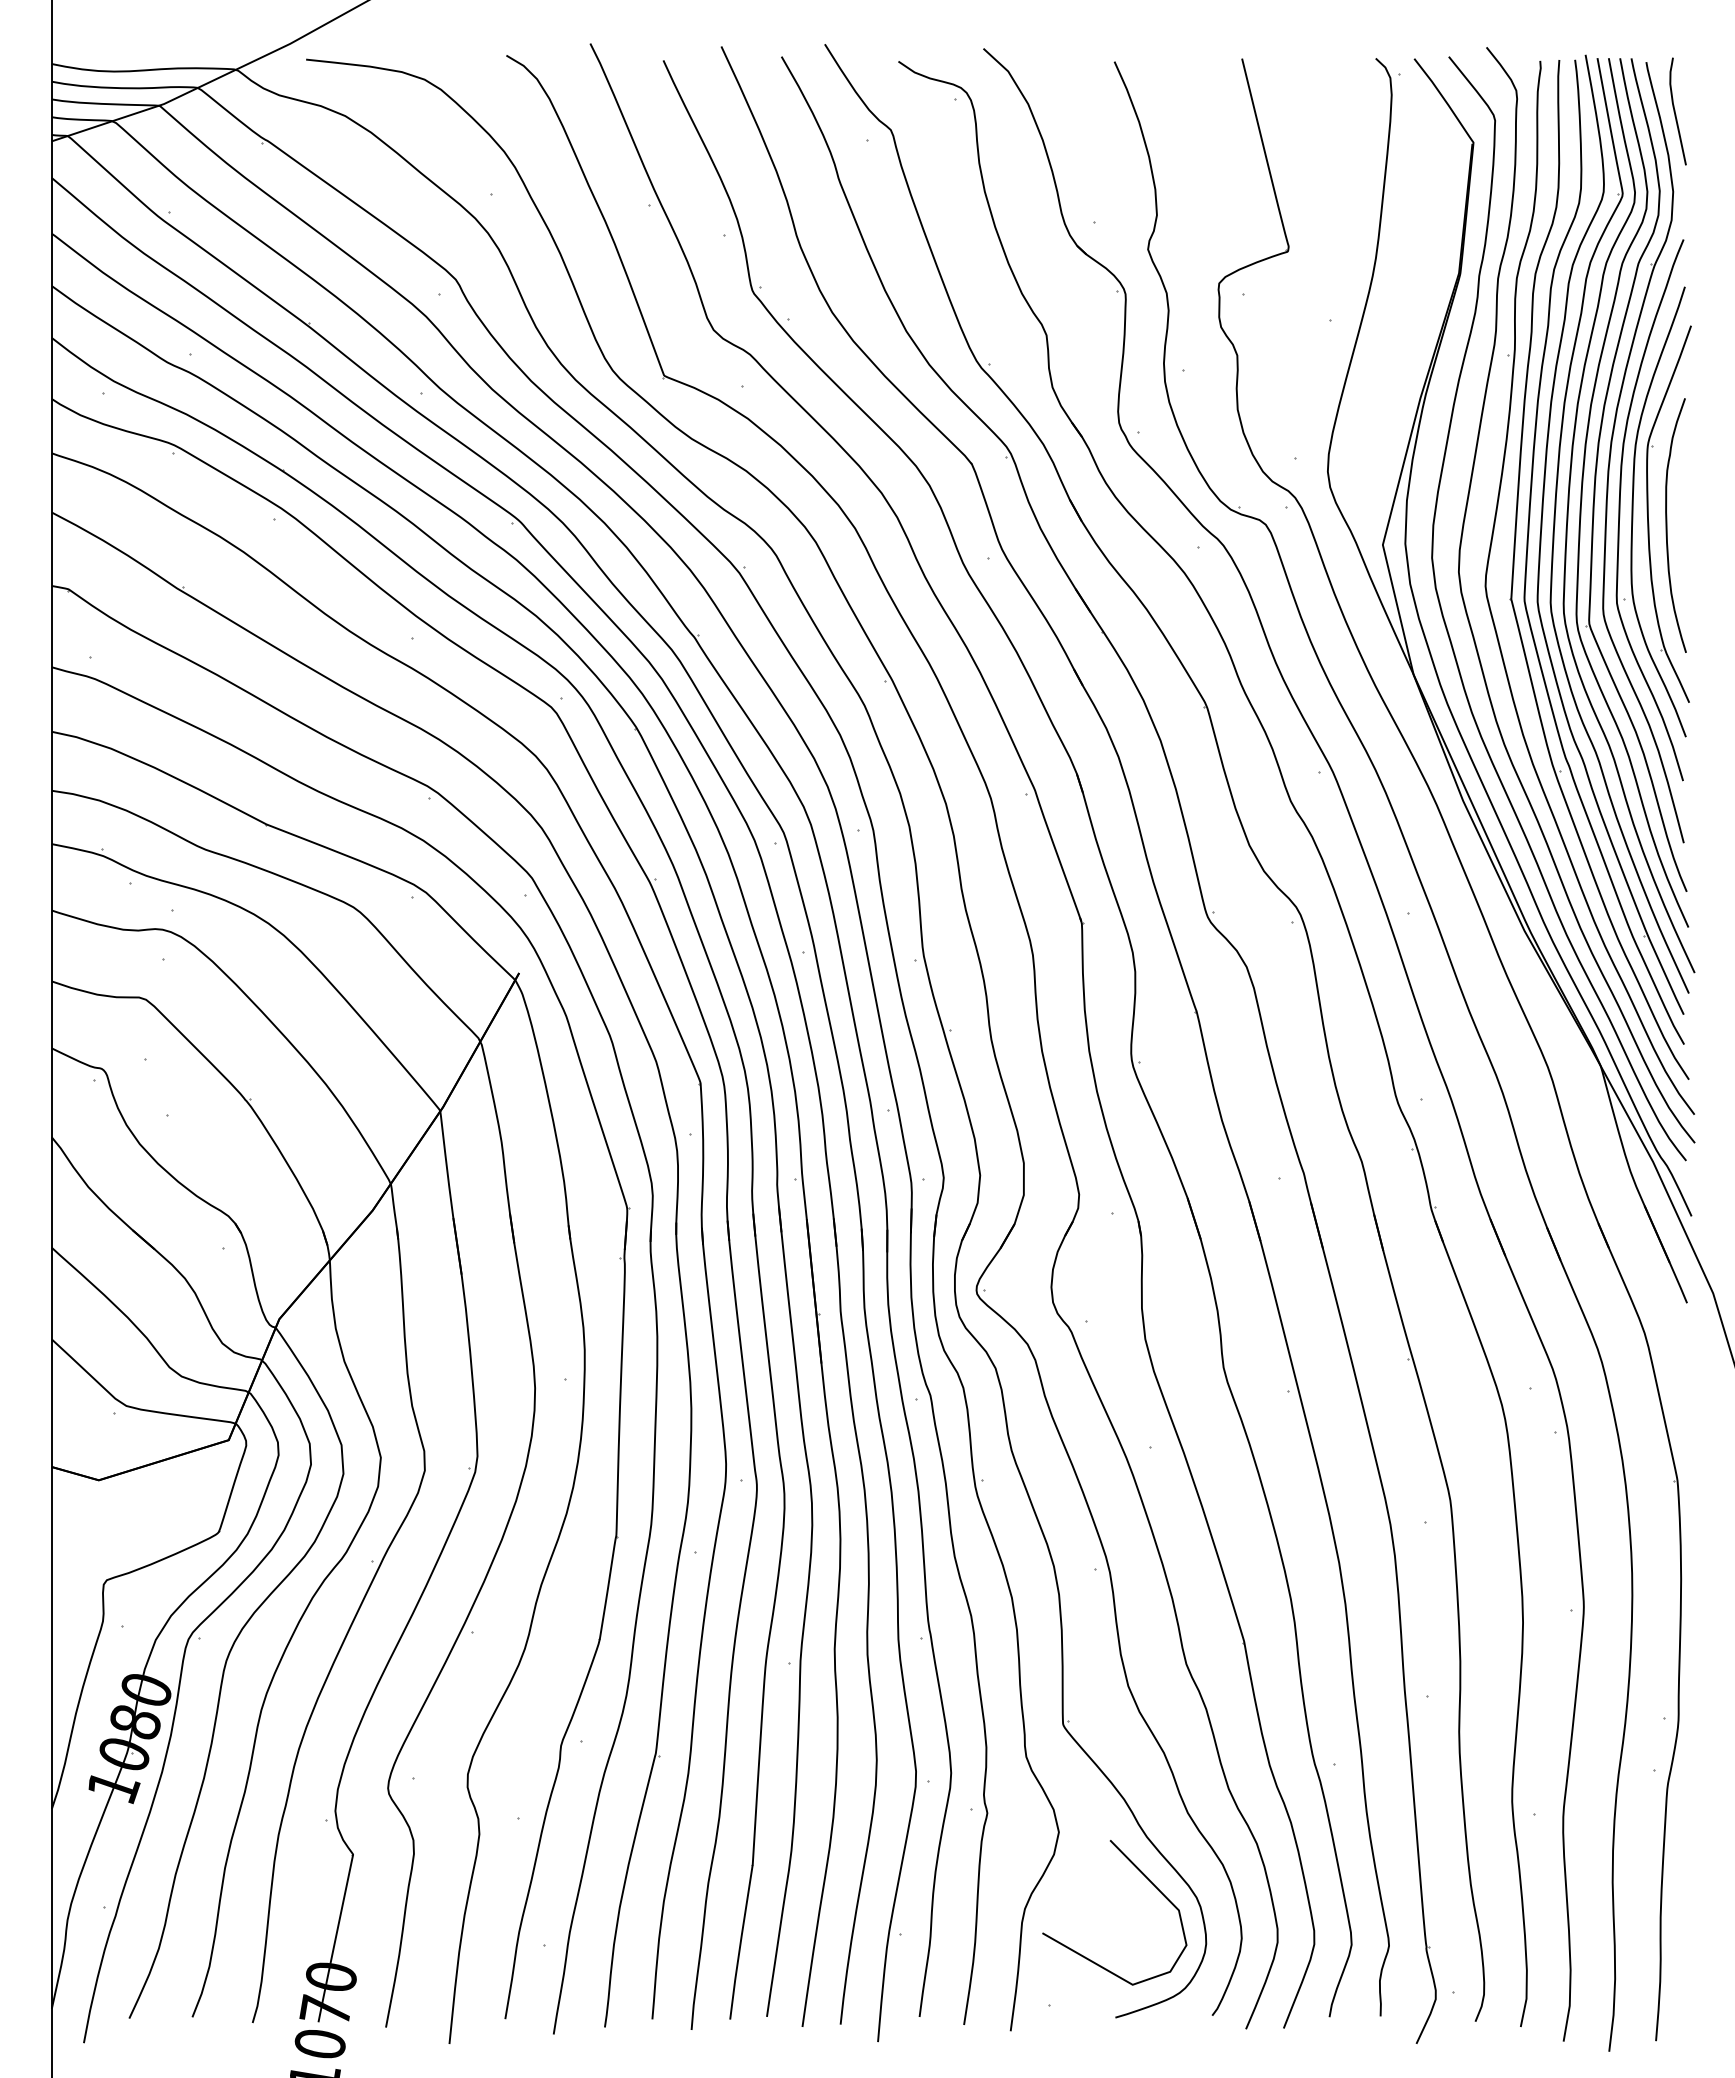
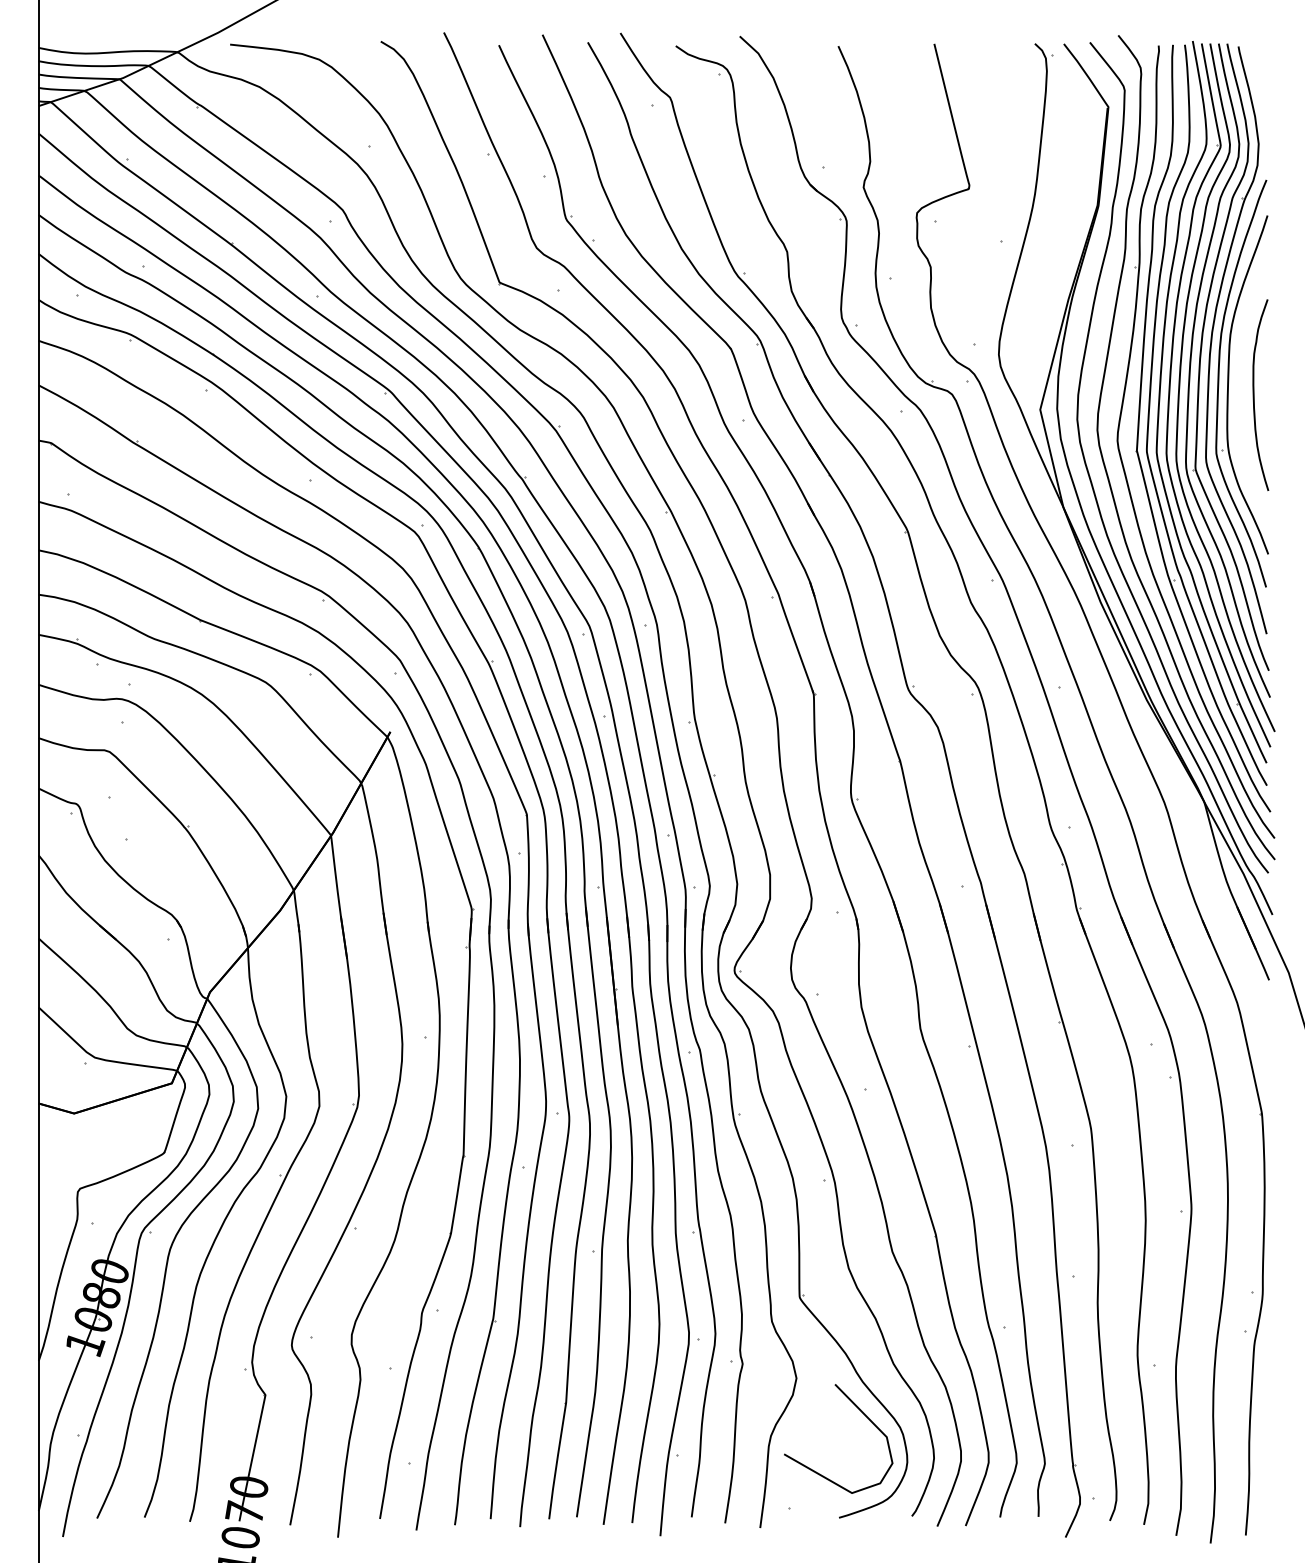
curve: (1675, 111) -> (1260, 83), removed
part: (1648, 513) -> (1240, 386), removed

